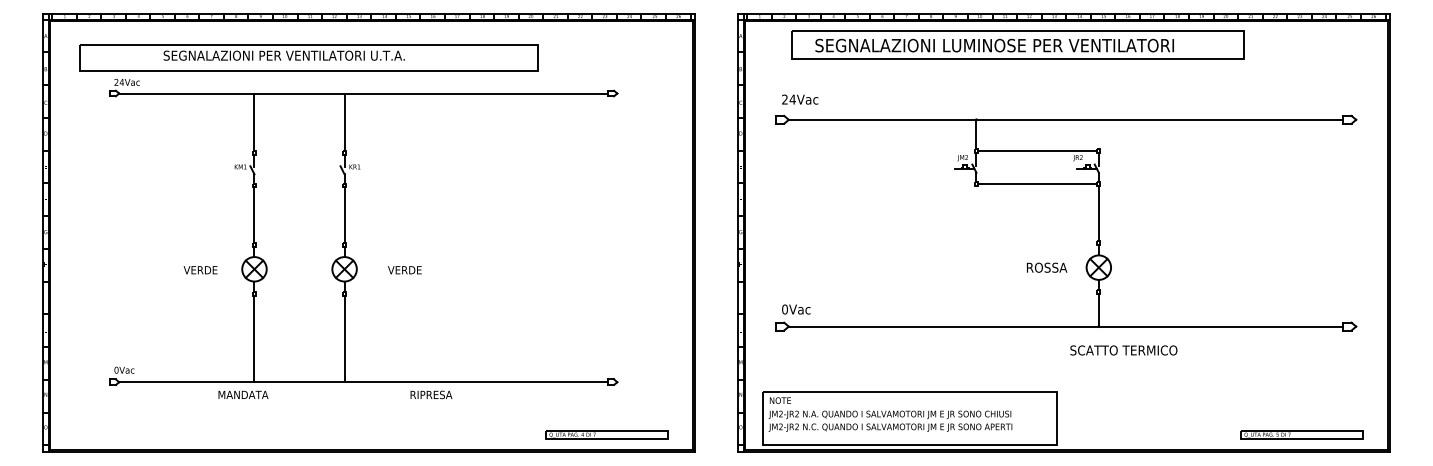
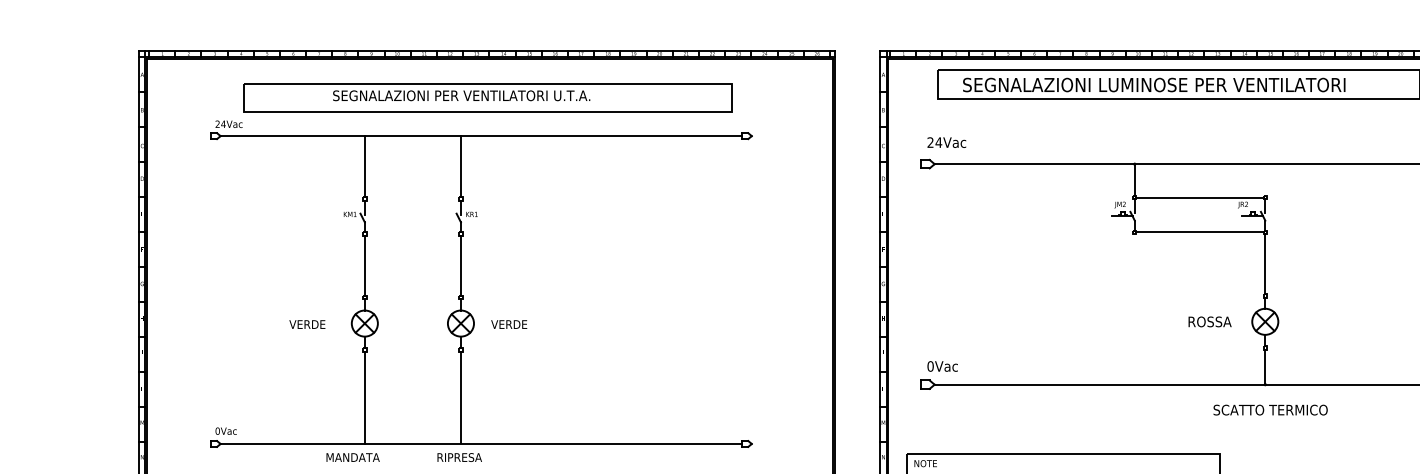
part: (308, 57) -> (487, 97), moved
text: (404, 270) -> (508, 324), moved
text: (1123, 350) -> (1270, 410), moved
text: (431, 394) -> (459, 457), moved

